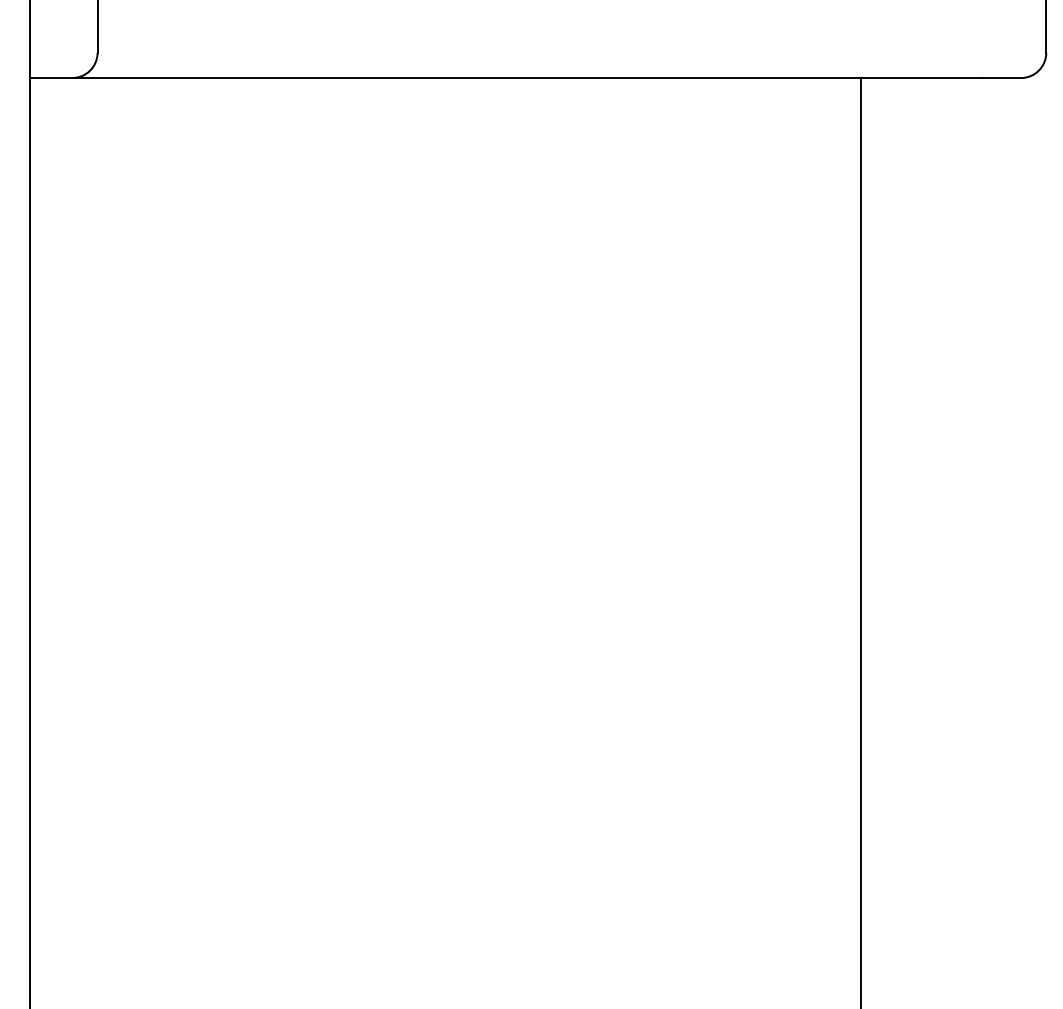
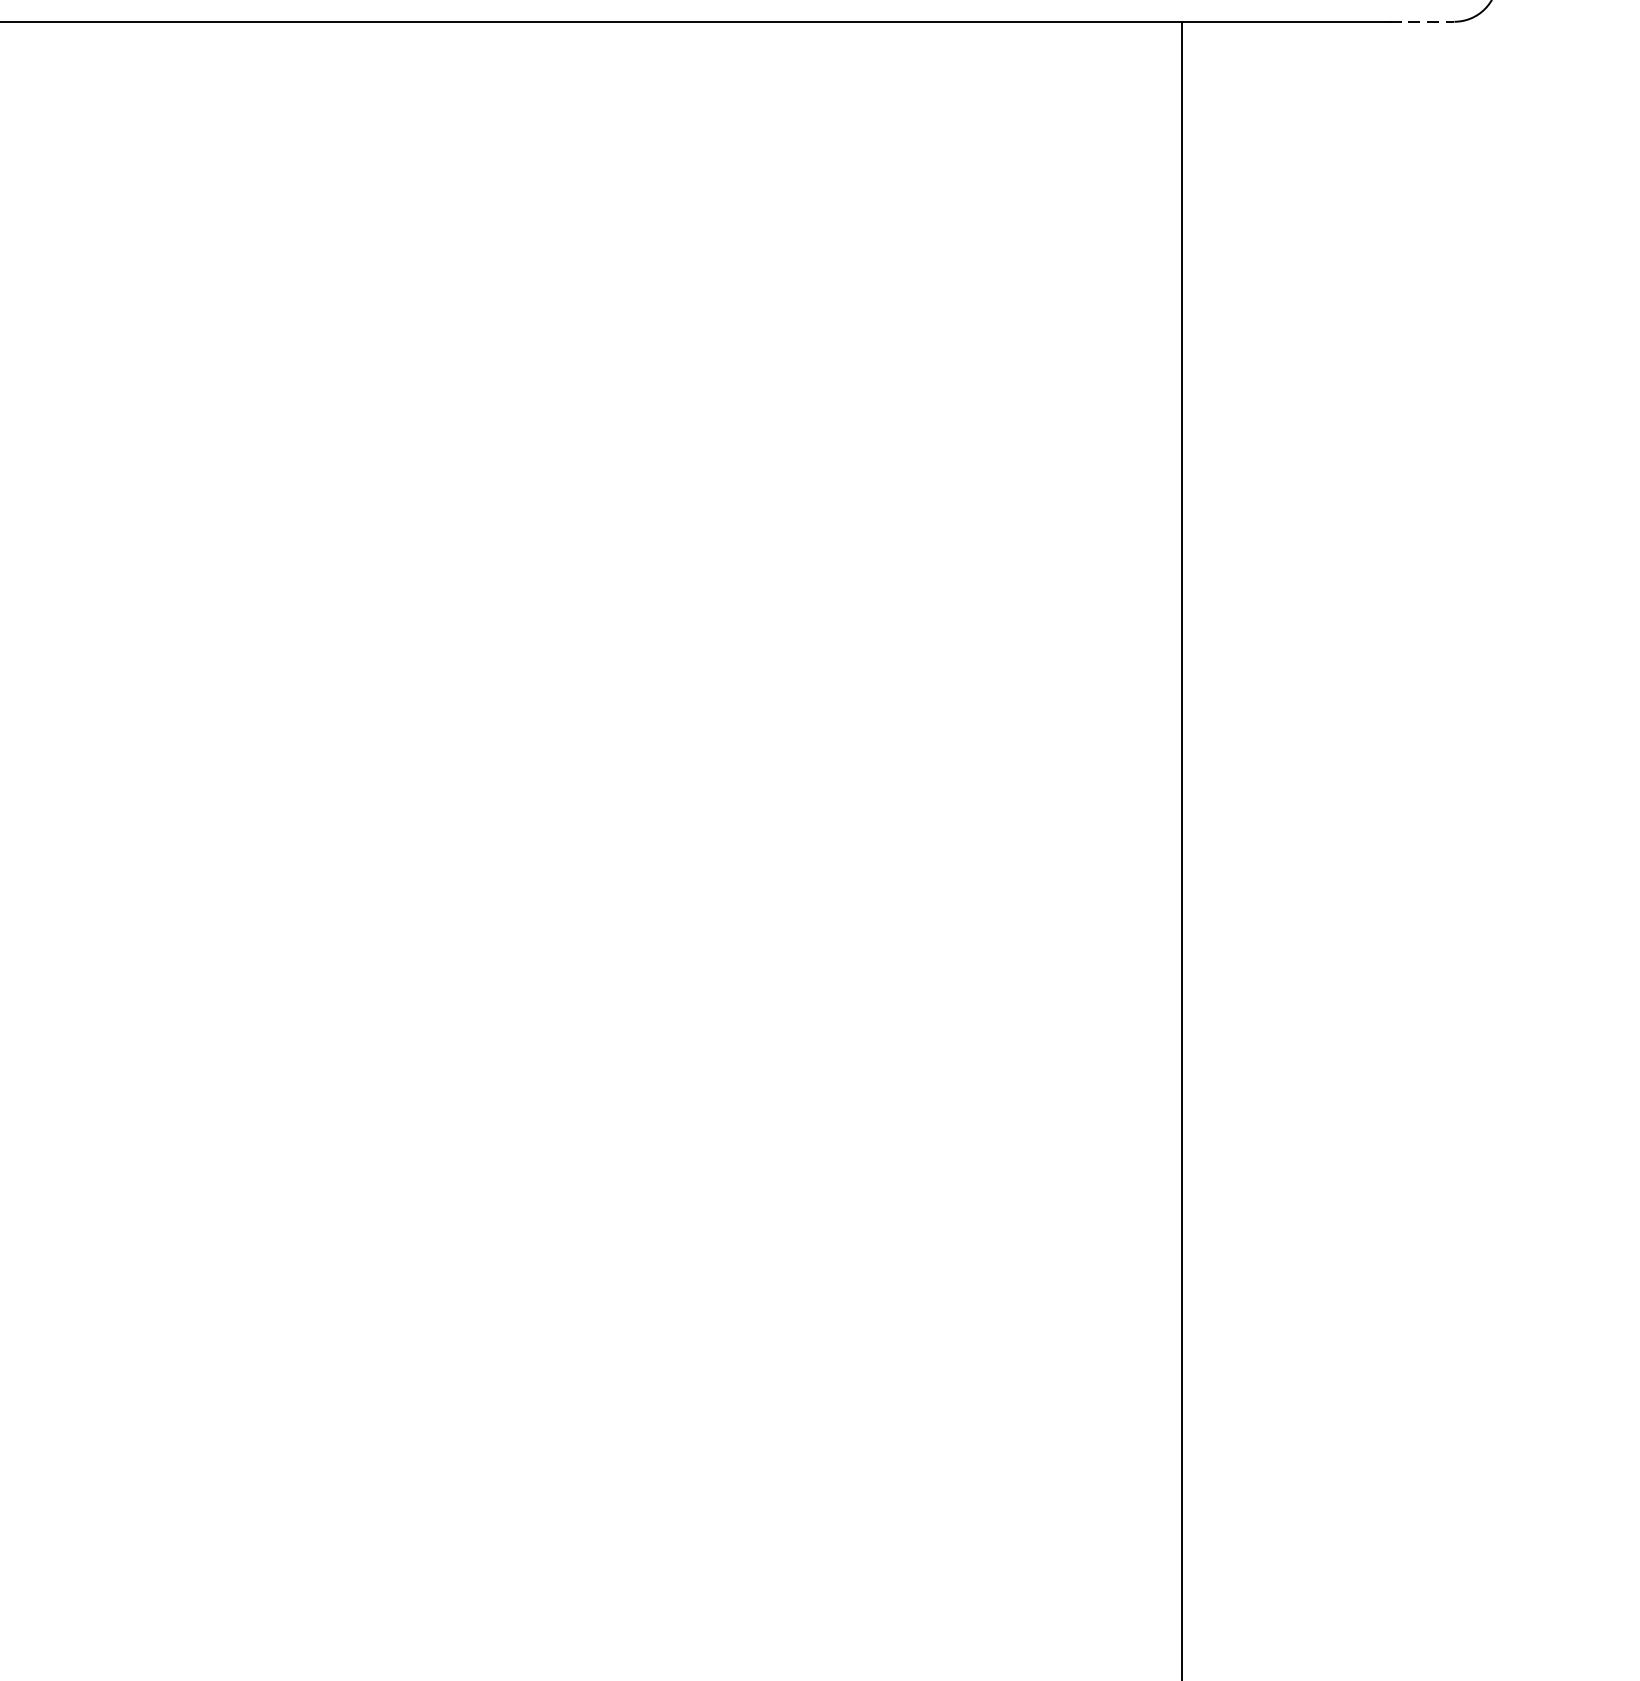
line: (1002, 78) -> (1422, 22), solid -> dashed

